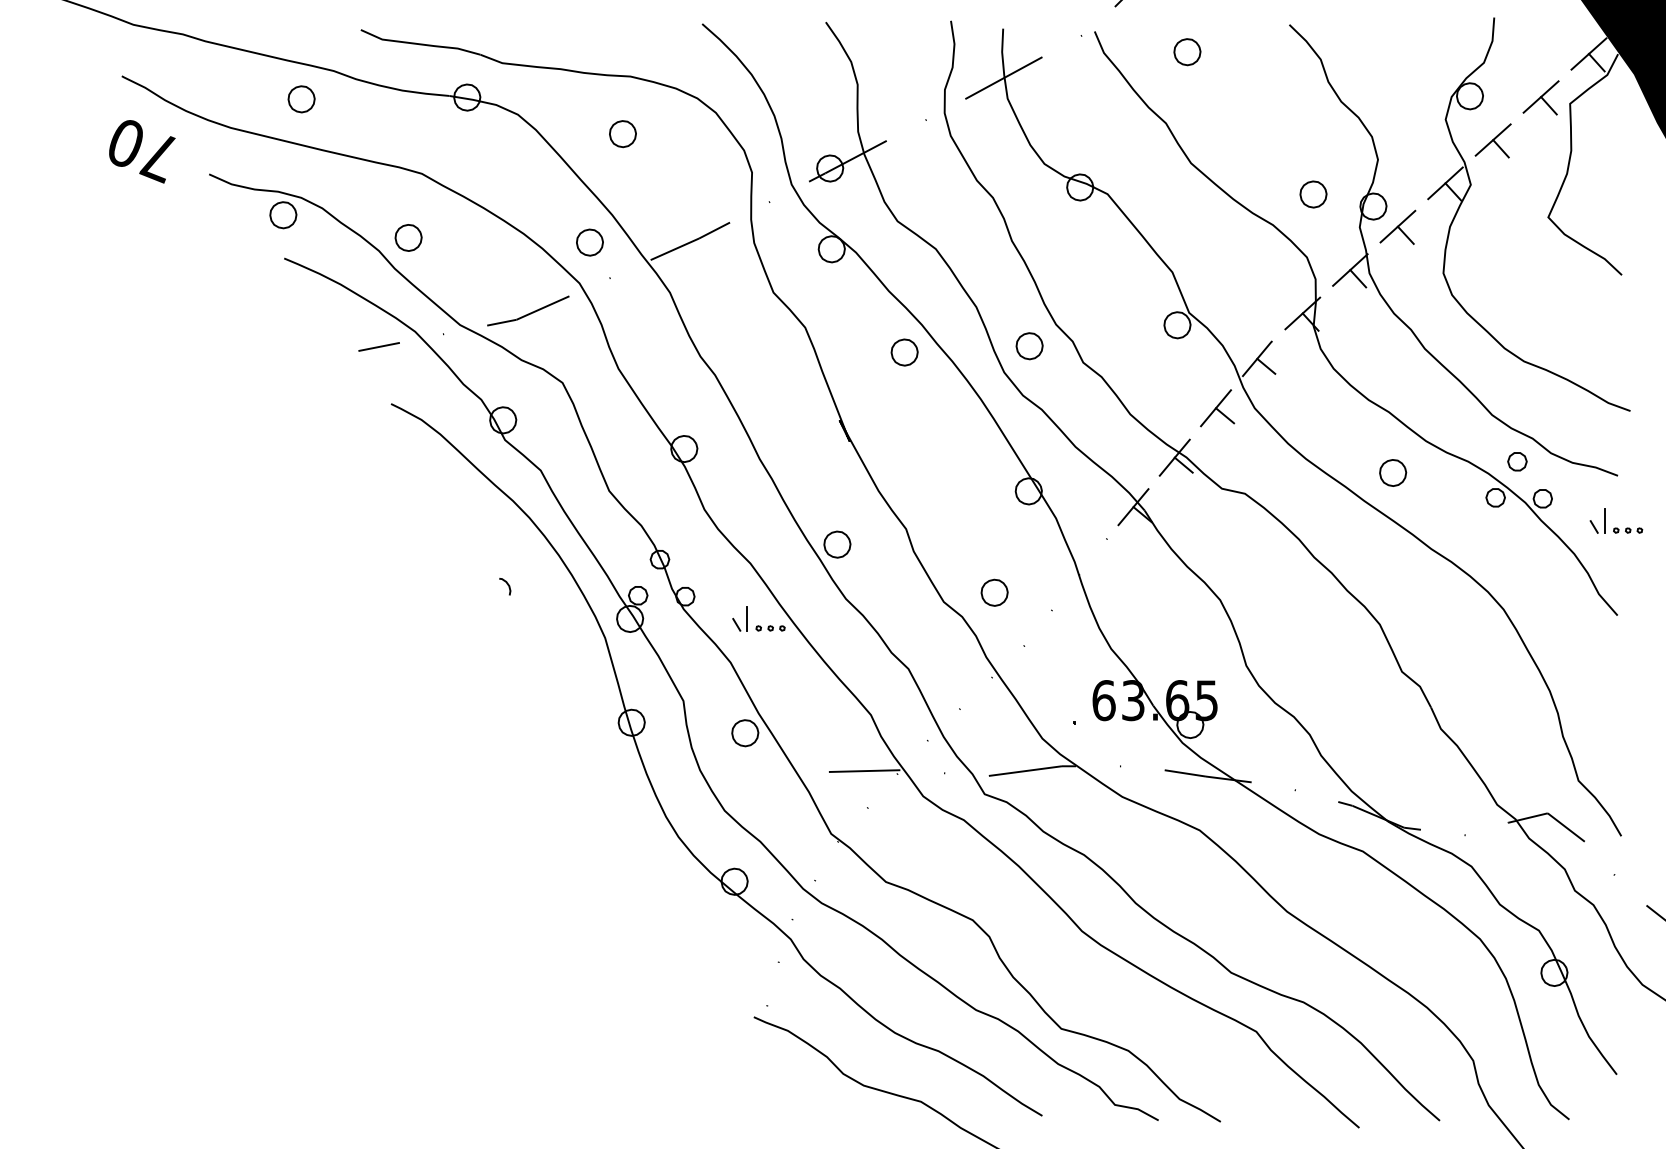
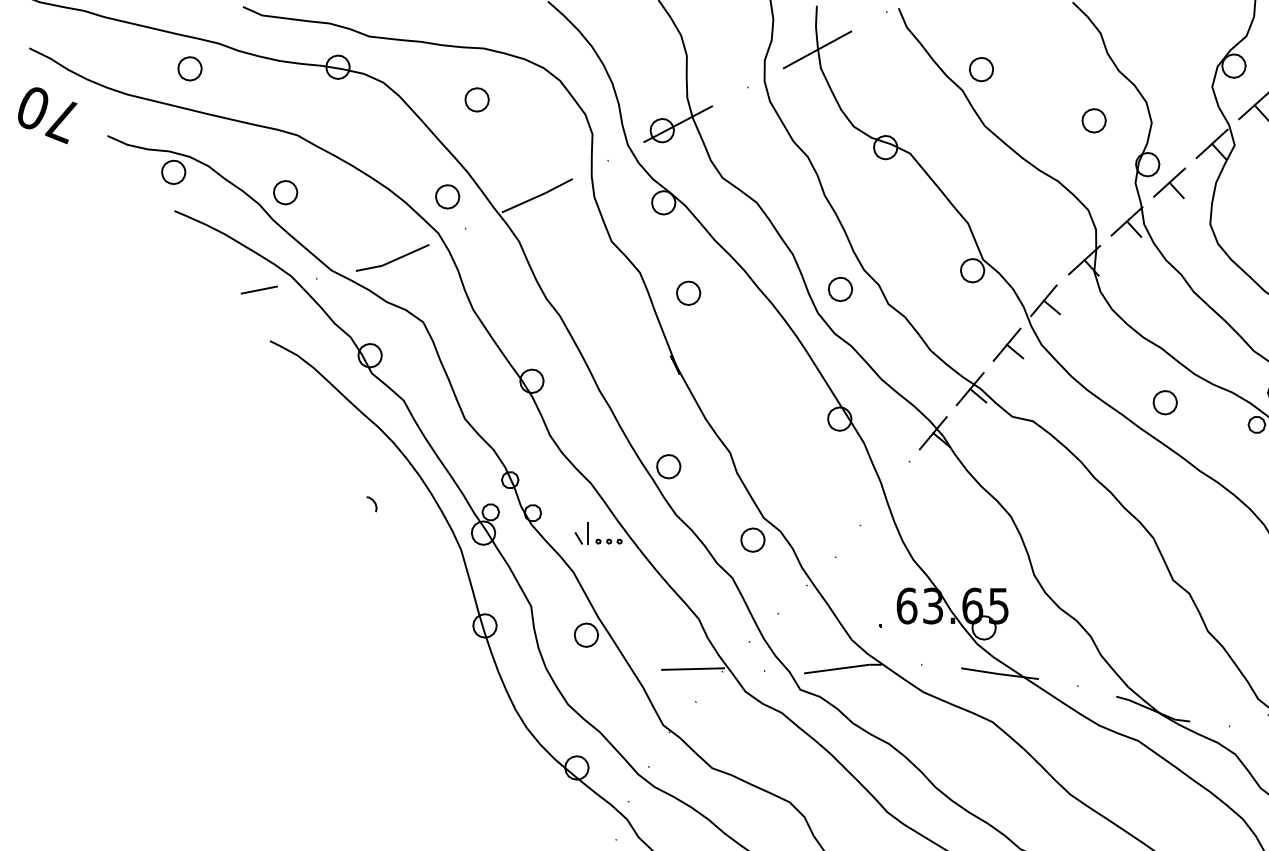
part: (1187, 52) -> (981, 69), moved
part: (1313, 194) -> (1094, 120), moved
part: (904, 352) -> (688, 293), moved
part: (994, 592) -> (752, 539), moved

